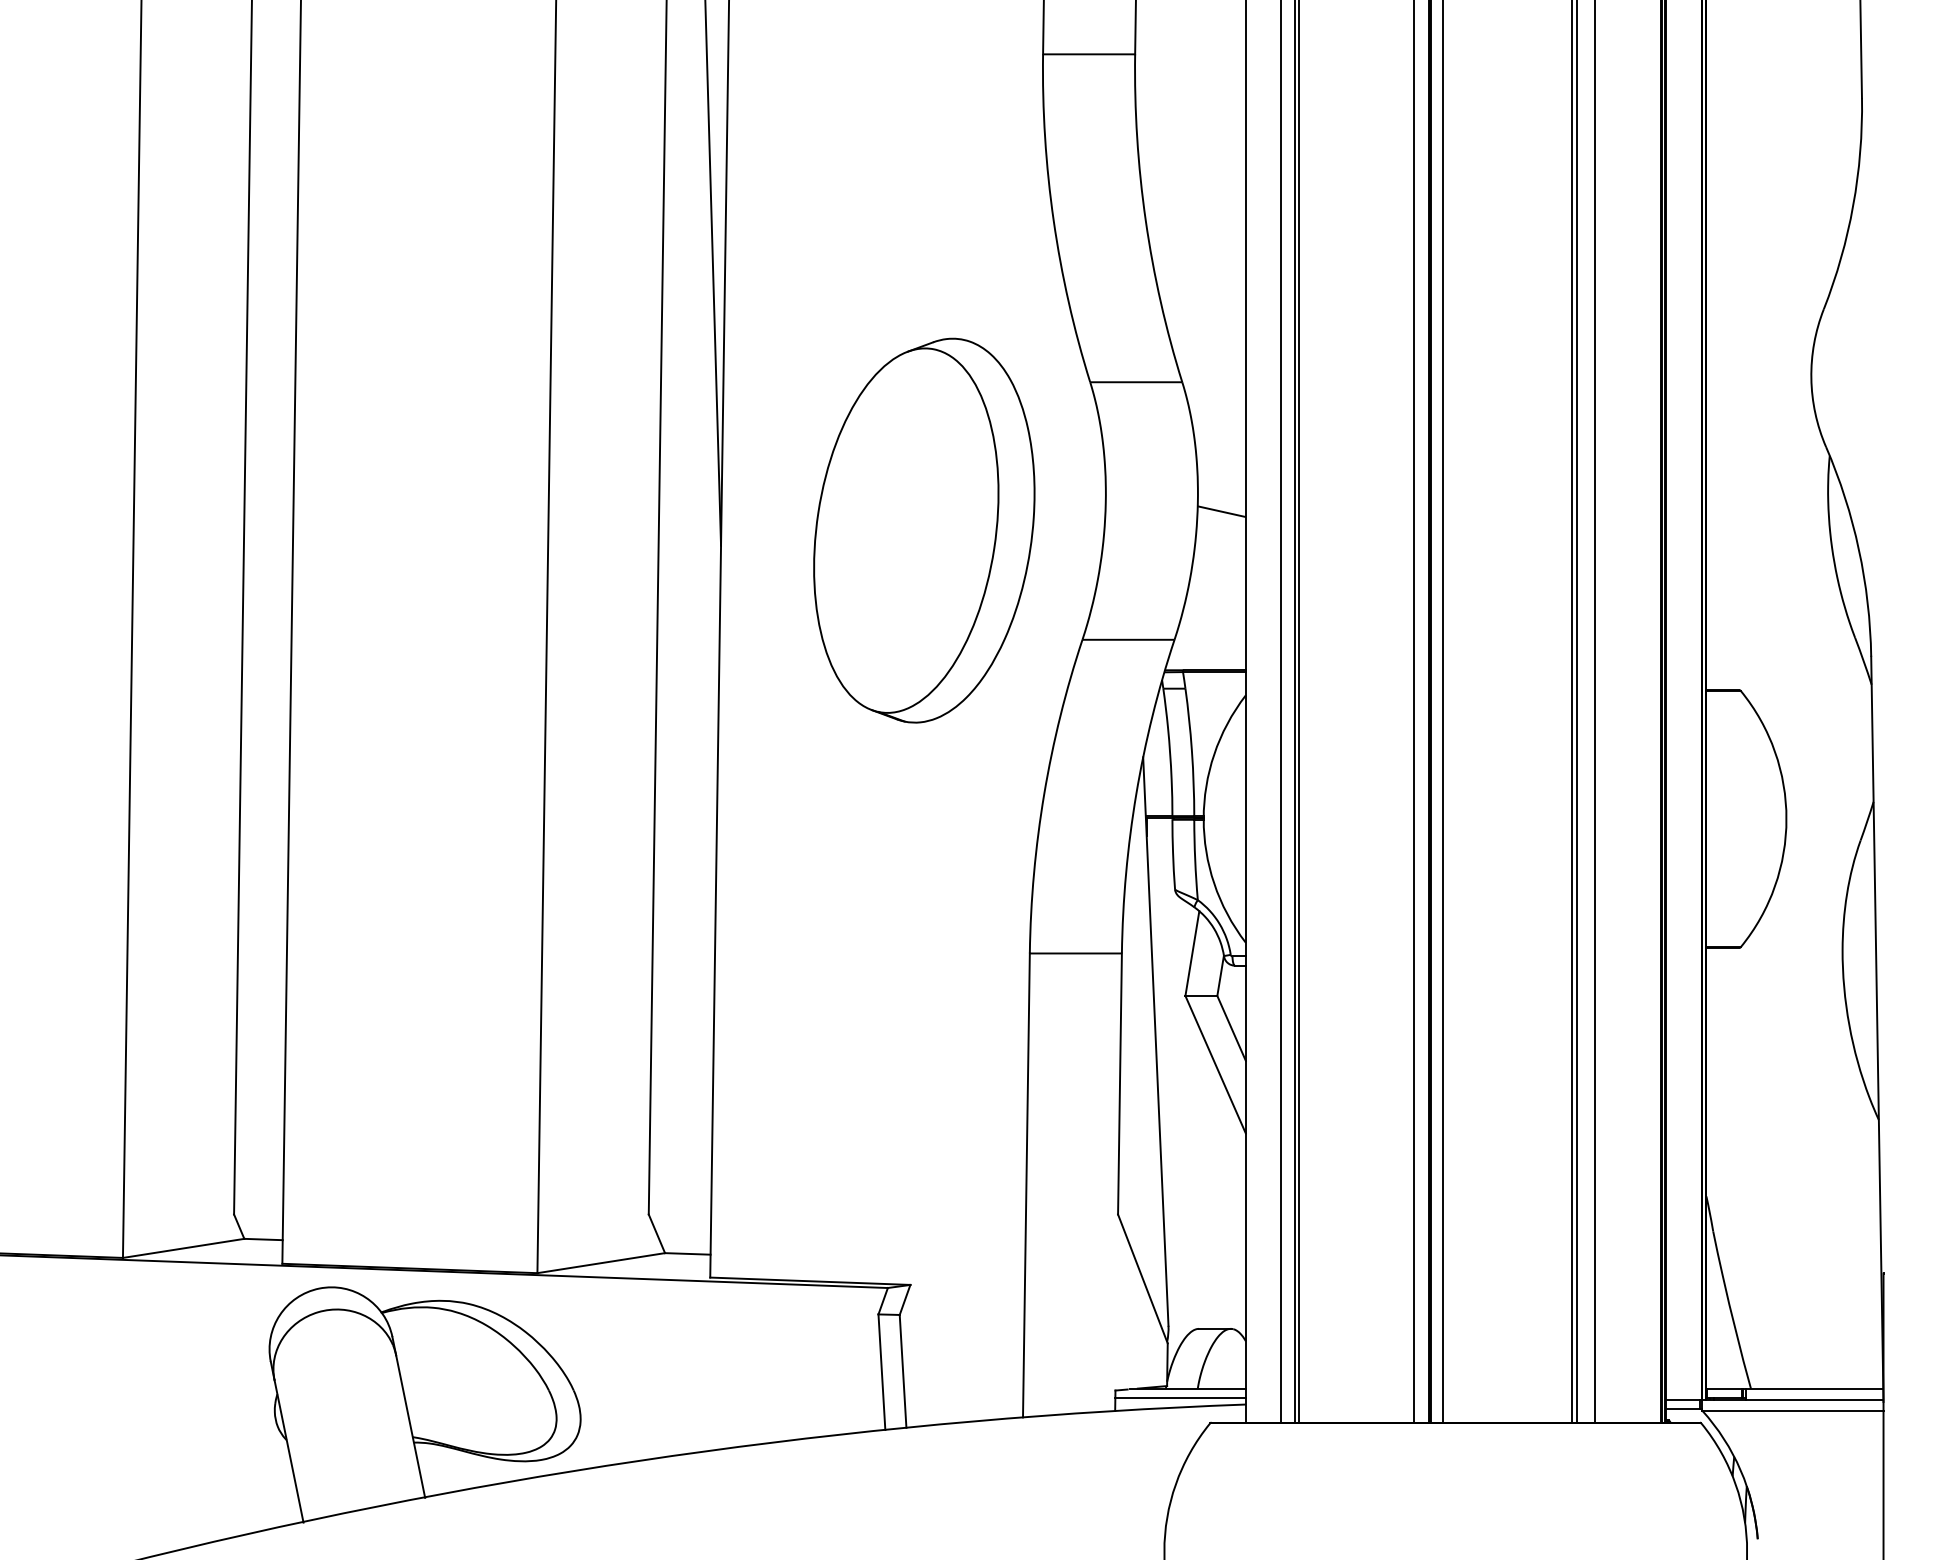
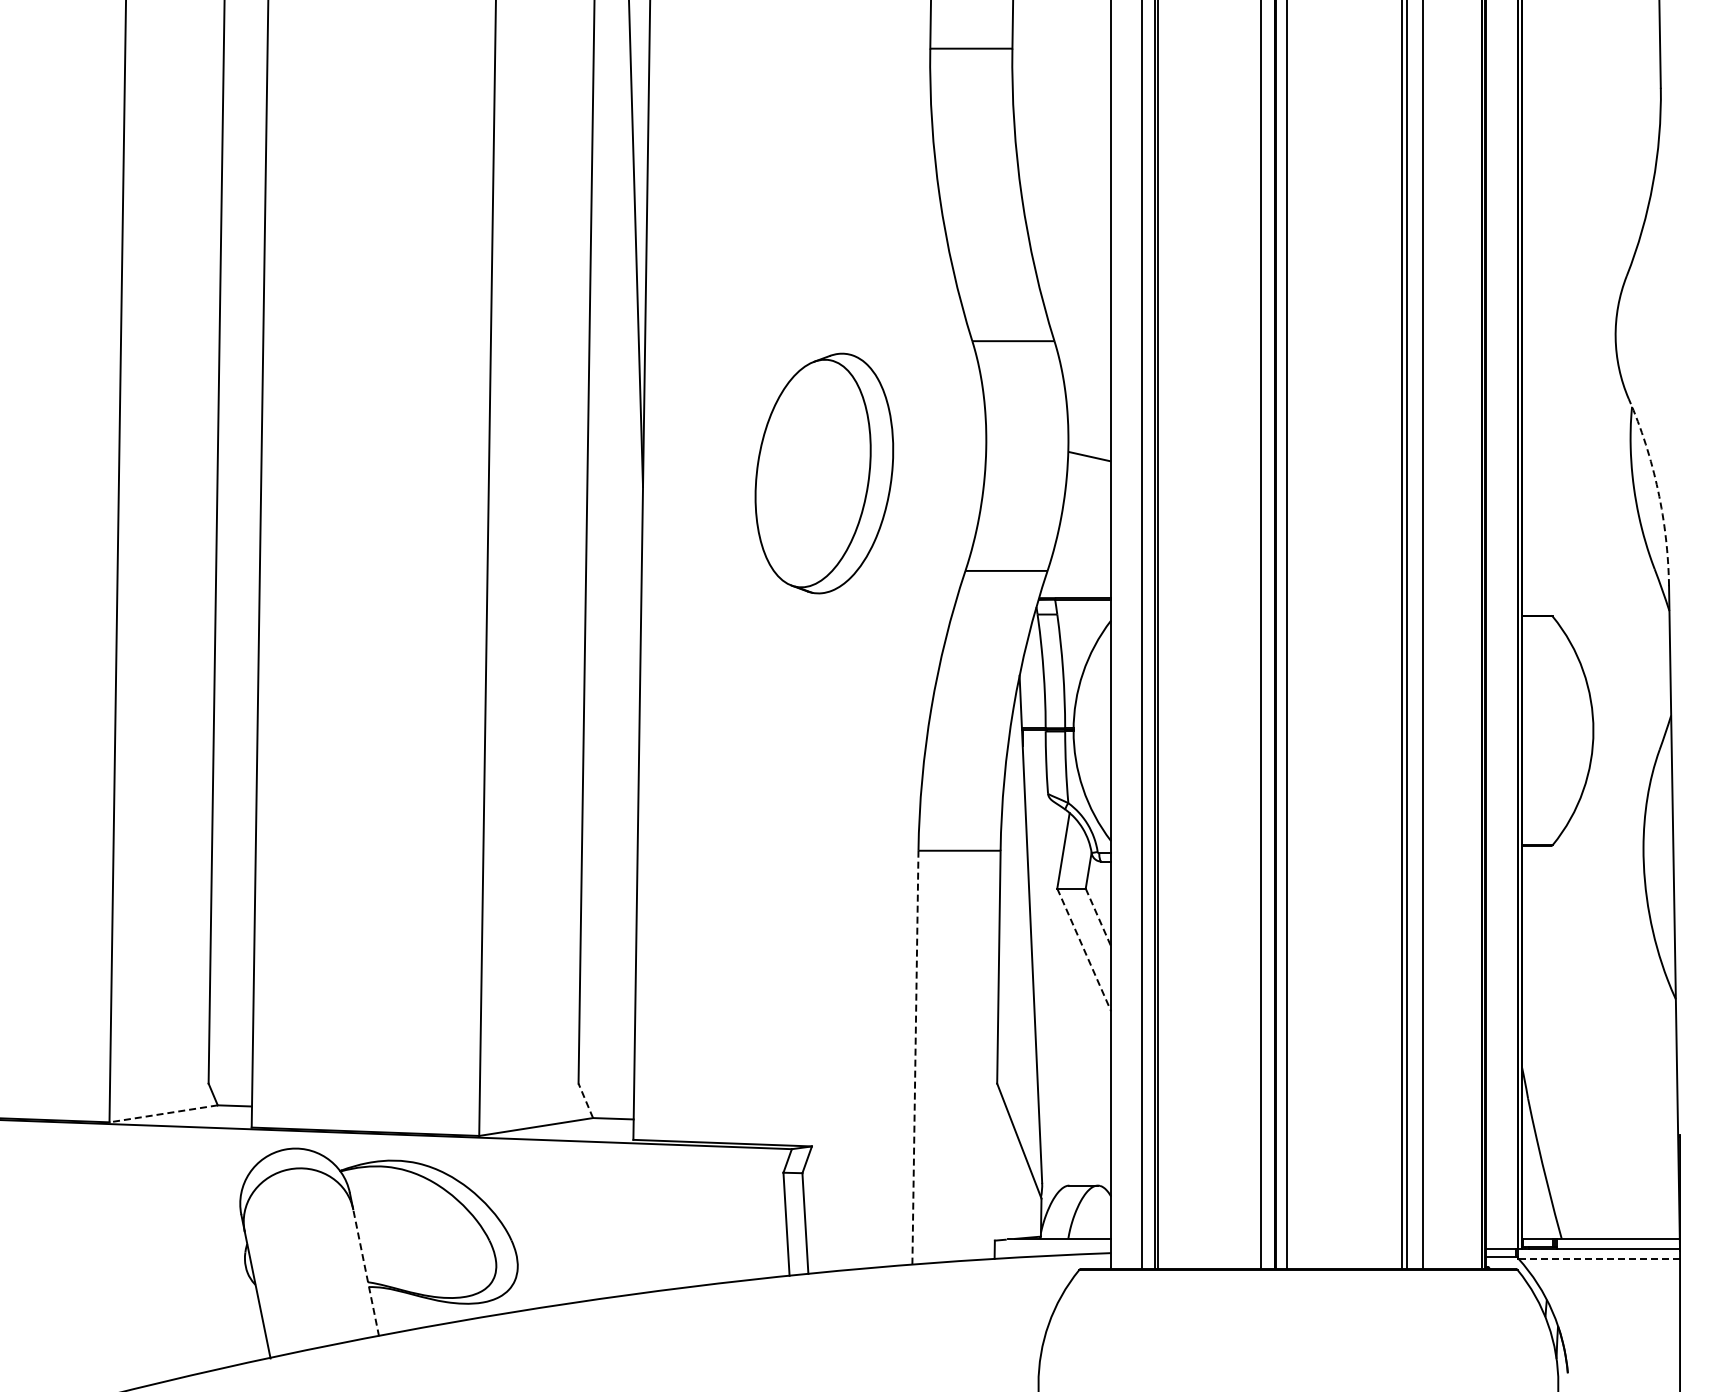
part: (924, 530) -> (824, 473), size x0.7
arc: (1859, 549) -> (1658, 490), solid -> dashed
line: (1231, 1028) -> (1098, 917), solid -> dashed
line: (1215, 1065) -> (1084, 950), solid -> dashed
line: (1026, 1185) -> (915, 1057), solid -> dashed
line: (656, 1233) -> (585, 1100), solid -> dashed
line: (183, 1248) -> (163, 1113), solid -> dashed
line: (1180, 1398) -> (1052, 1247), removed
line: (1793, 1410) -> (1599, 1258), solid -> dashed
line: (411, 1426) -> (366, 1272), solid -> dashed

